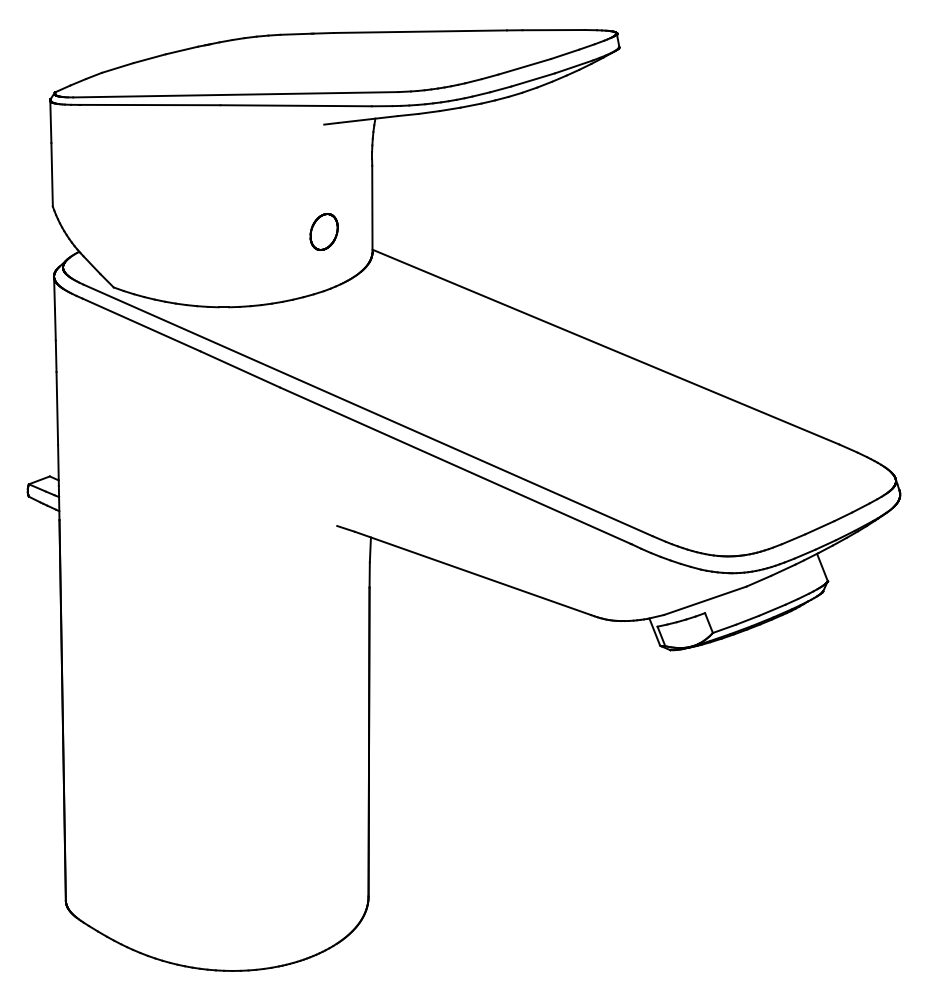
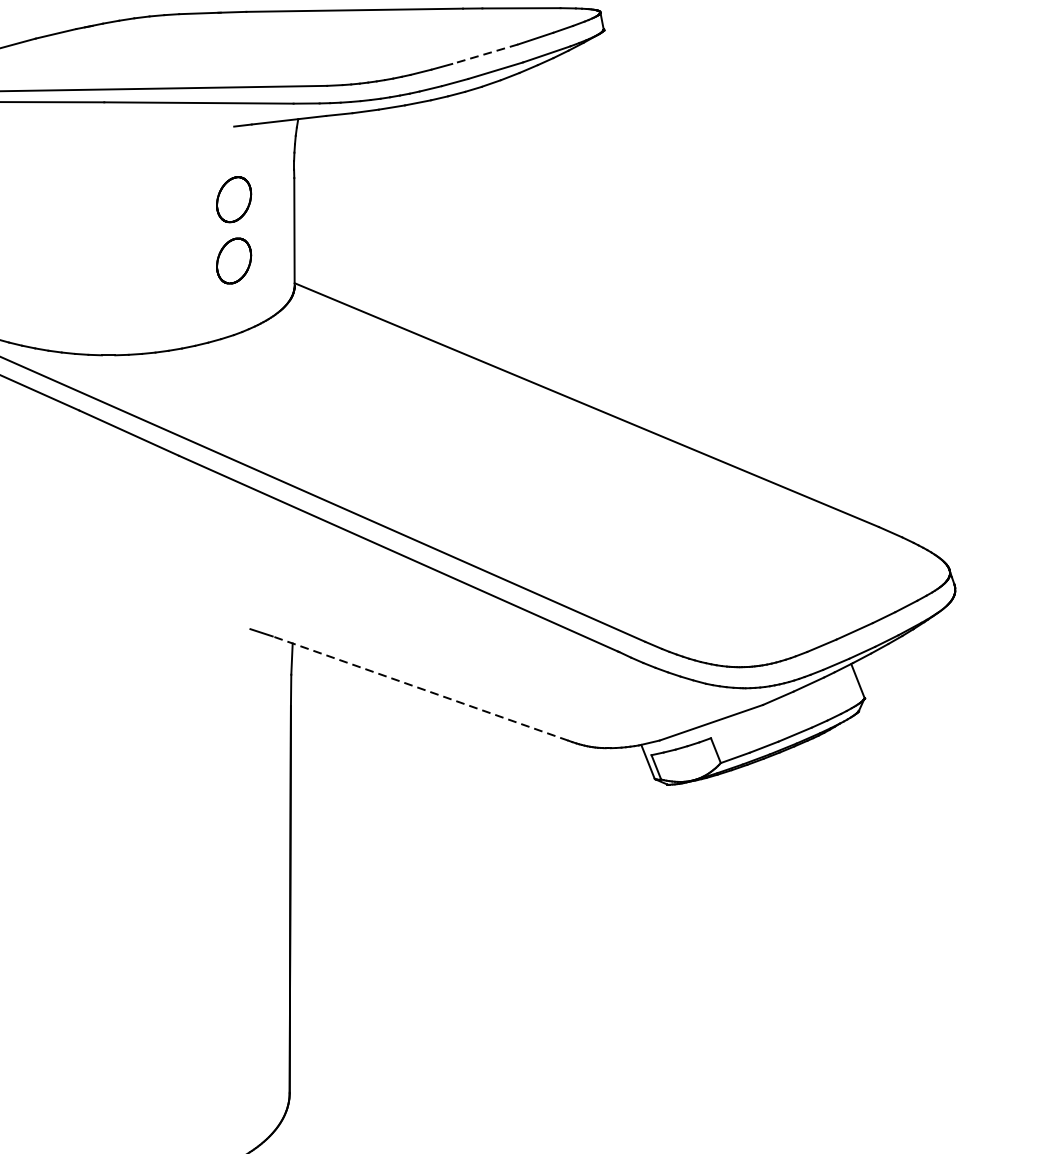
line: (524, 66) -> (484, 53), solid -> dashed
part: (323, 182) -> (233, 199), added
line: (472, 573) -> (419, 688), solid -> dashed

